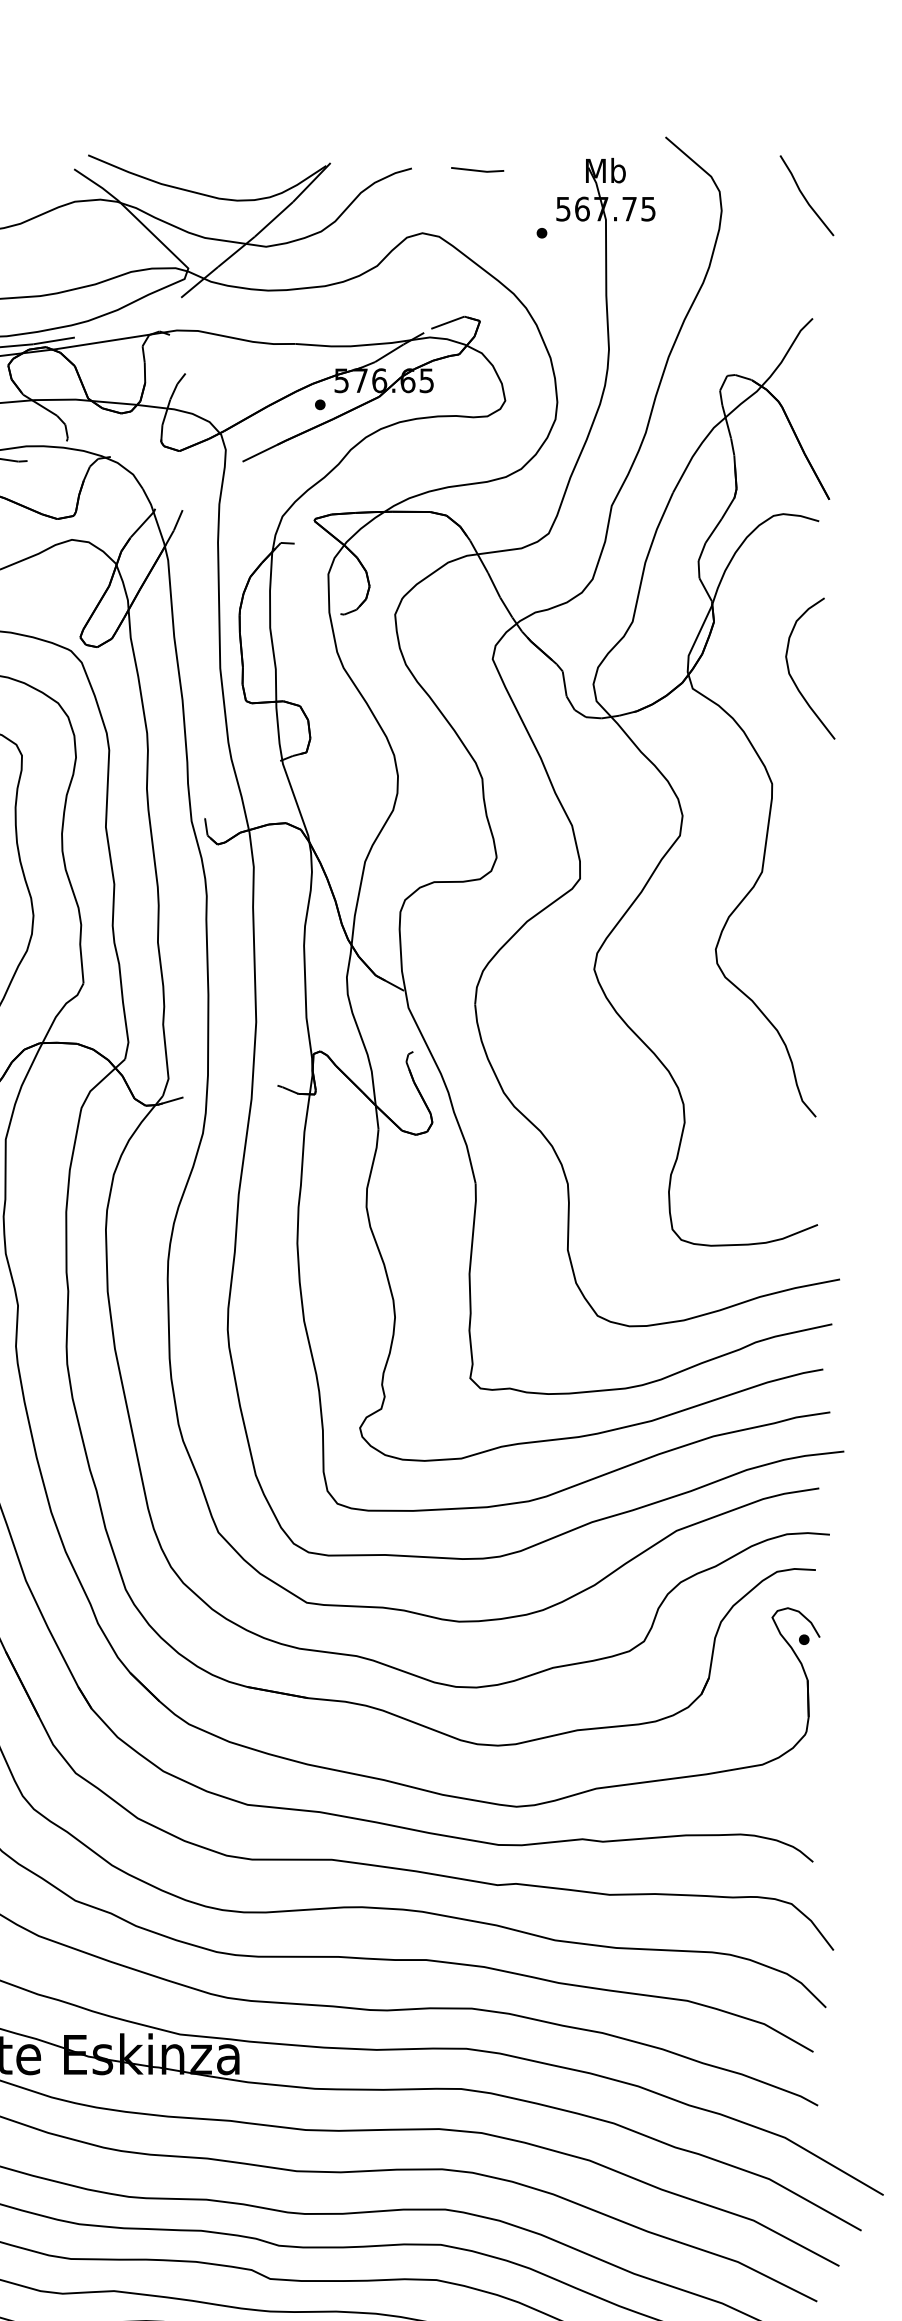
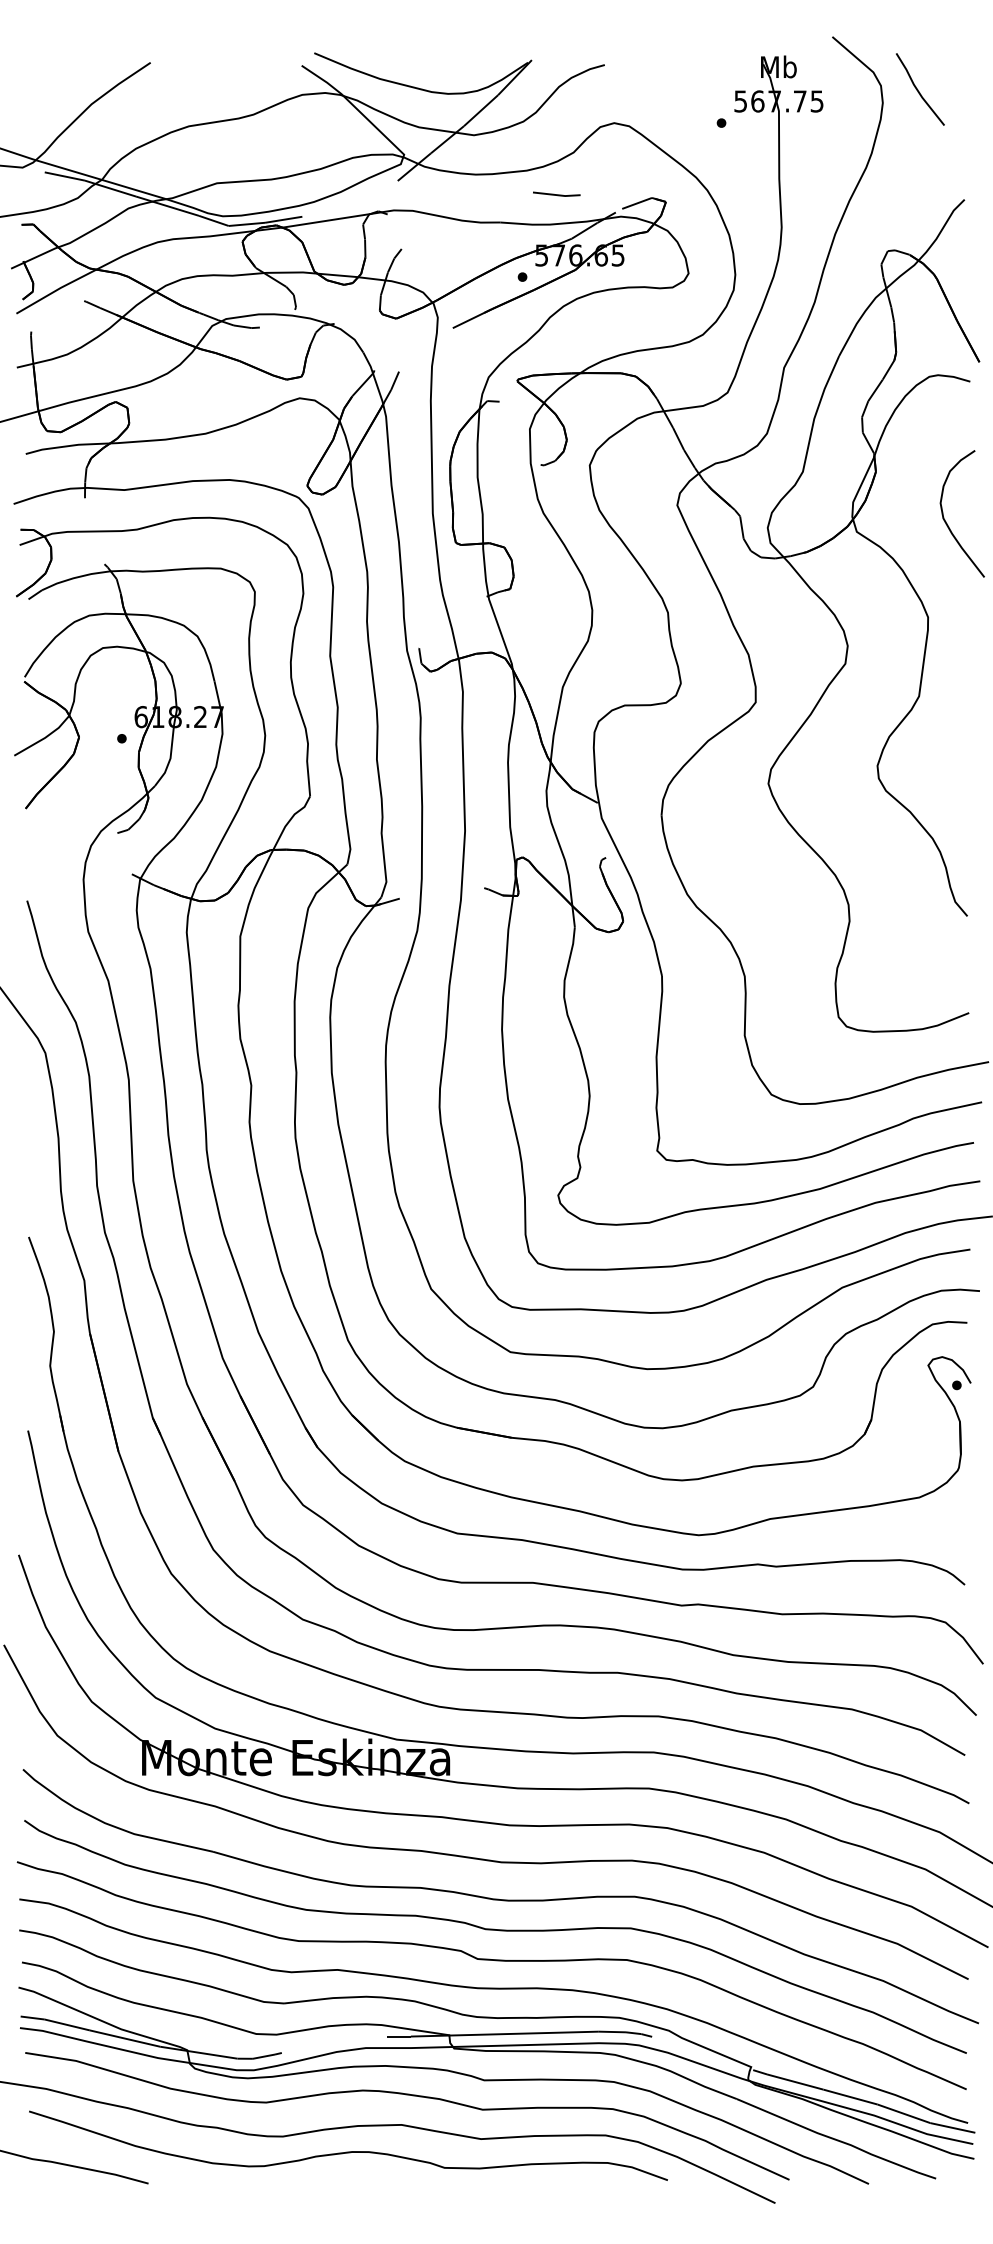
line: (477, 170) -> (556, 194), moved
line: (804, 195) -> (918, 89), moved

